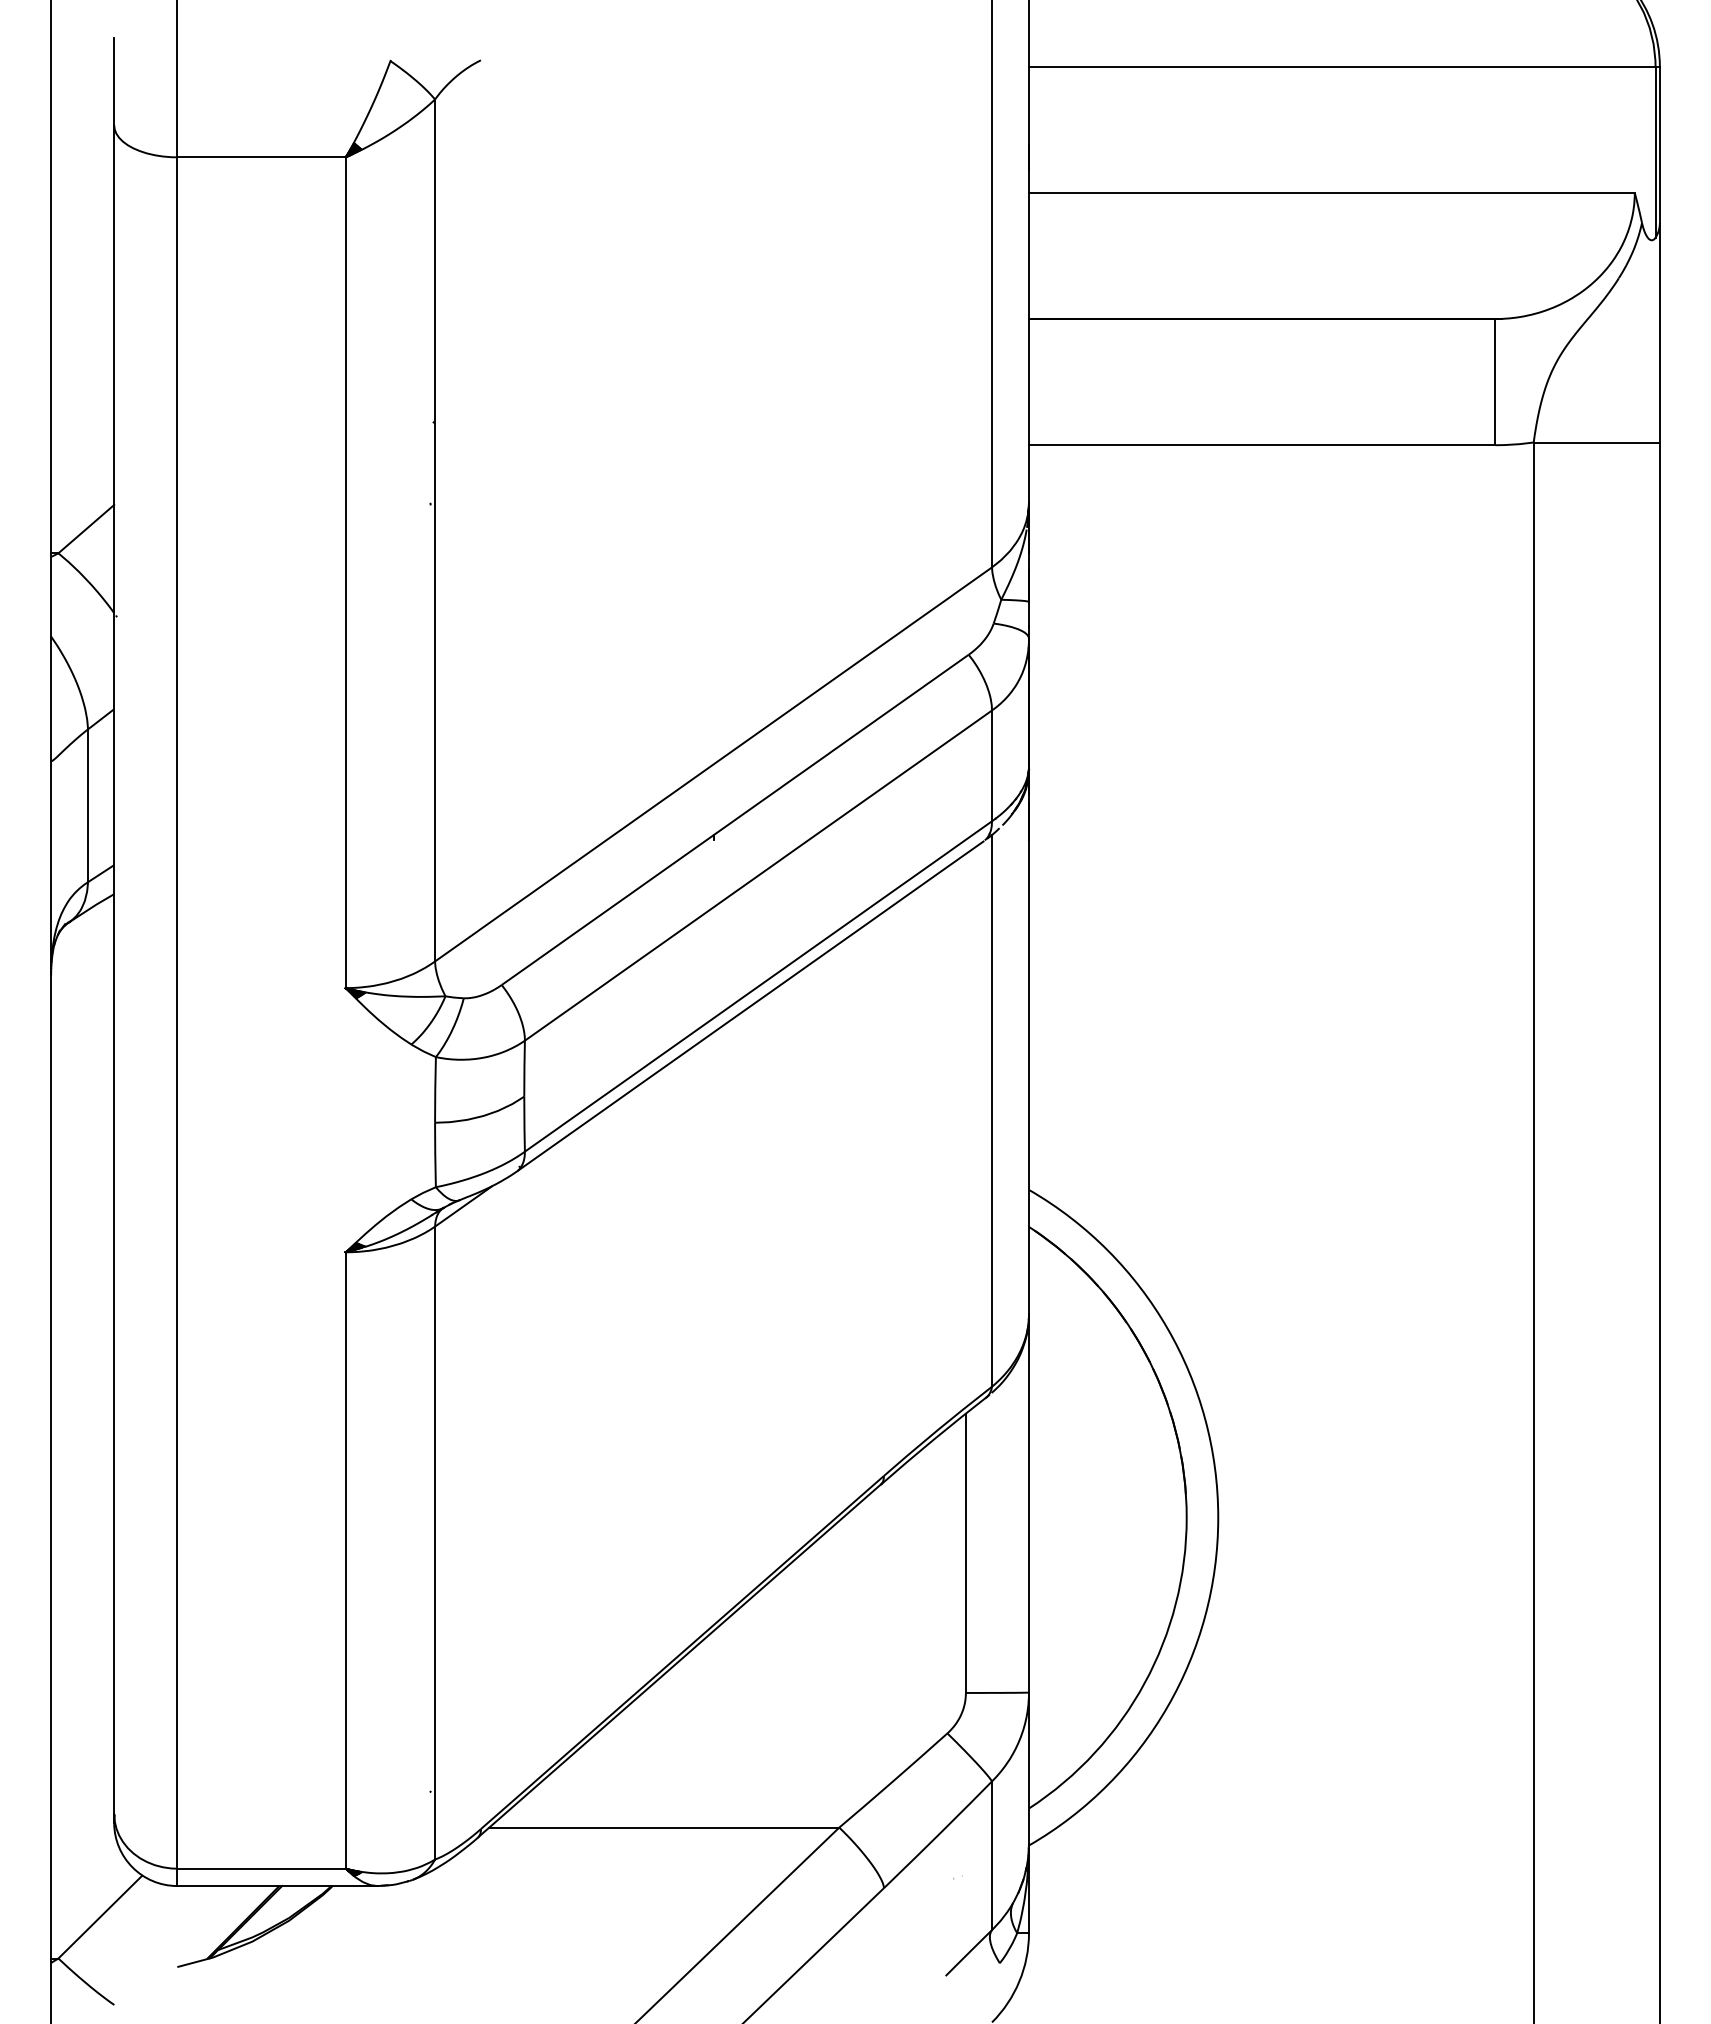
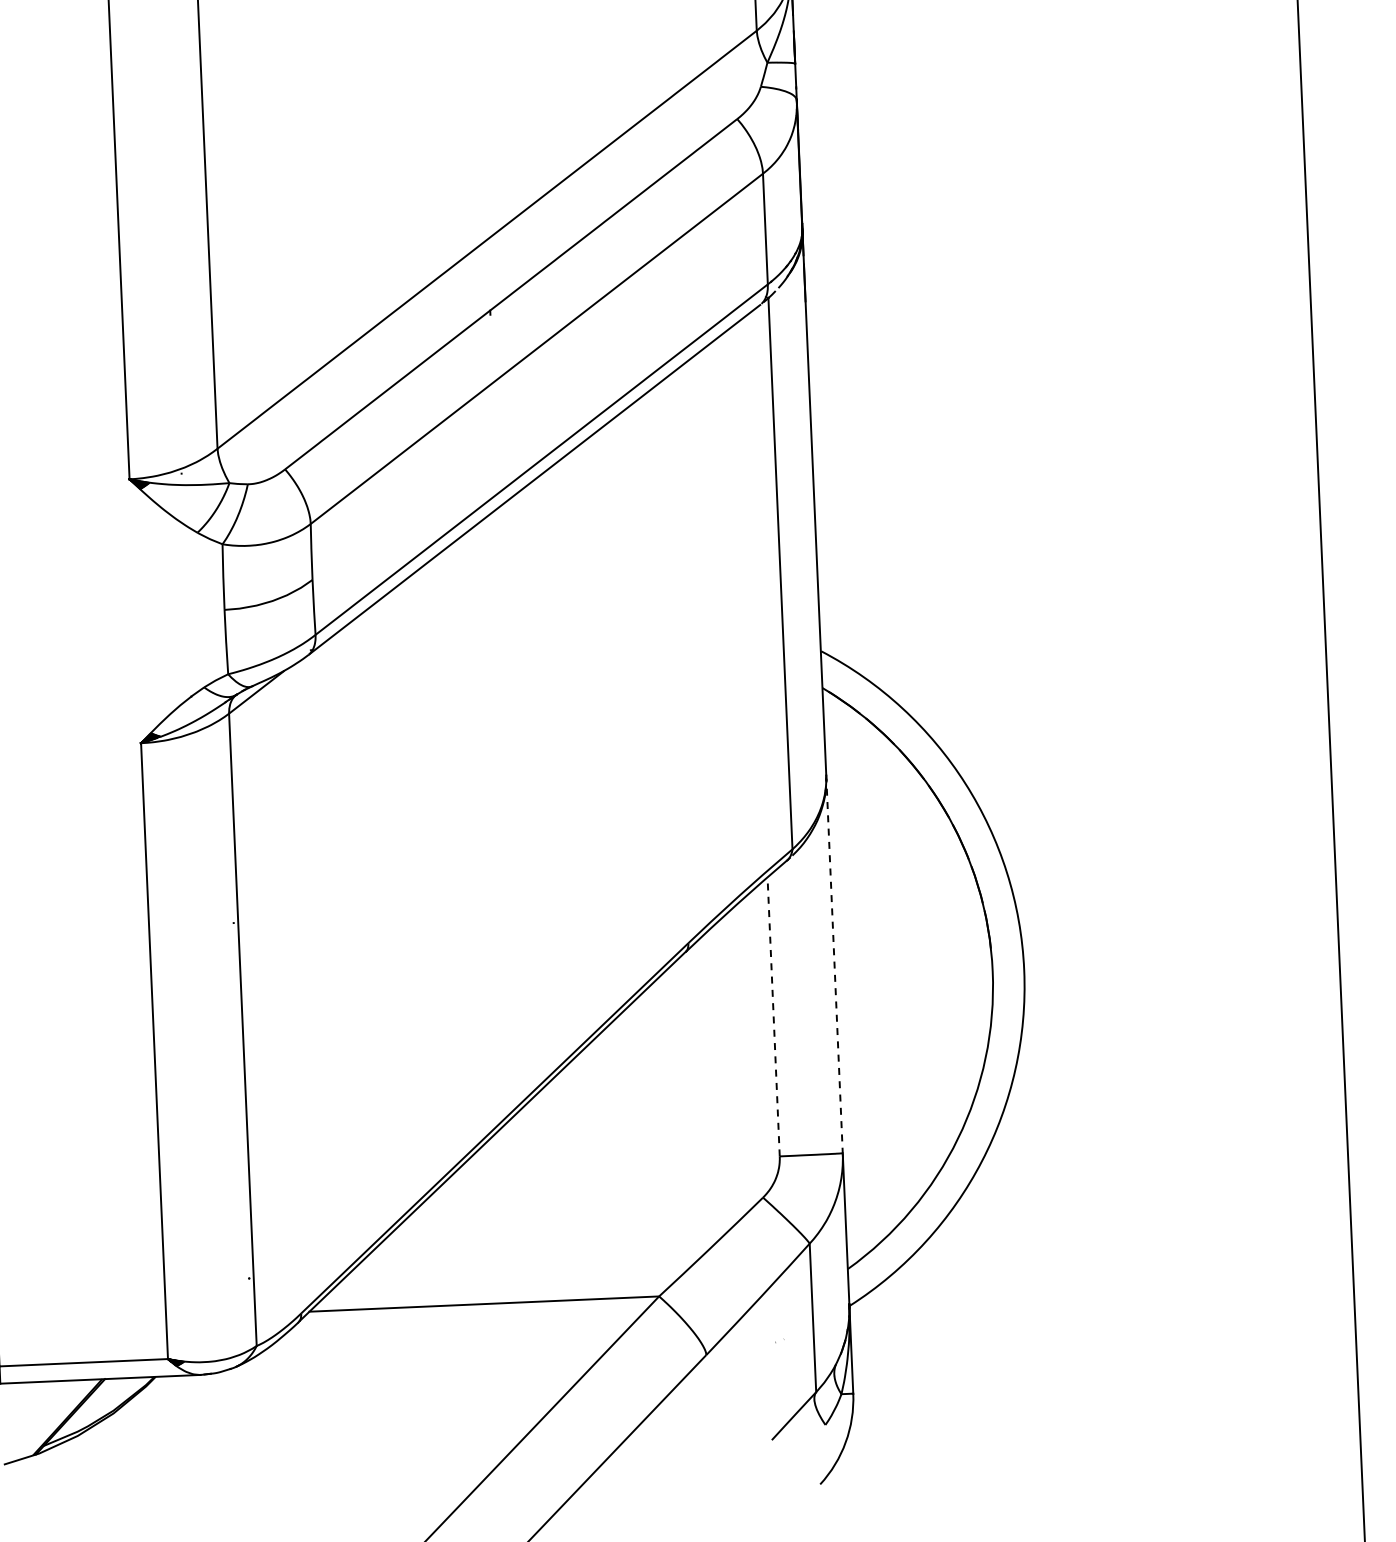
line: (1028, 1503) -> (834, 964), solid -> dashed
line: (965, 1553) -> (773, 1017), solid -> dashed

